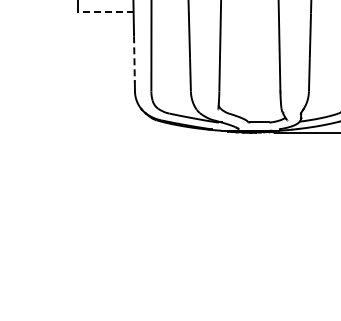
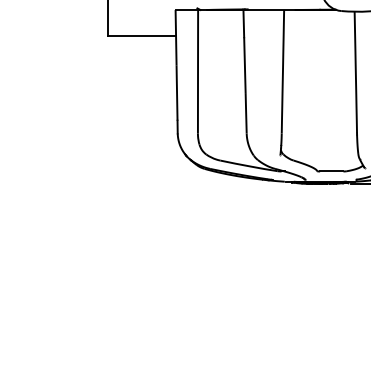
line: (105, 12) -> (141, 35), dashed -> solid
line: (134, 58) -> (177, 92), dashed -> solid

